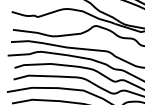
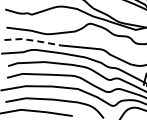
line: (39, 42) -> (33, 40), solid -> dashed

